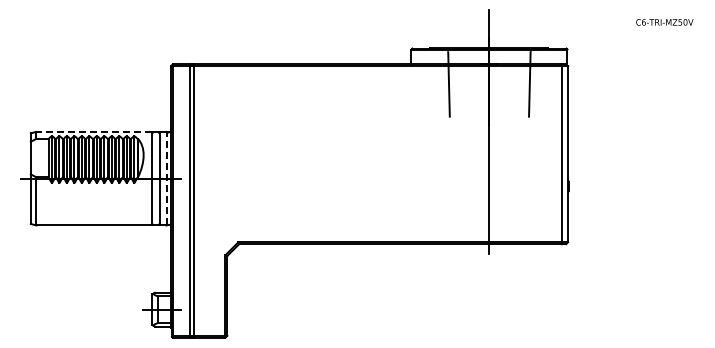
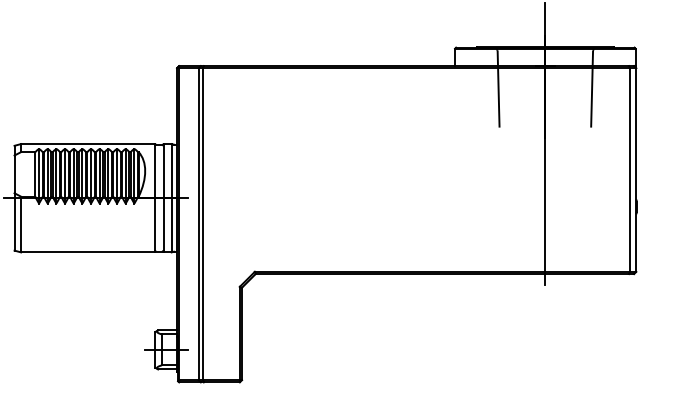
line: (94, 131) -> (88, 143), dashed -> solid
line: (166, 178) -> (171, 198), dashed -> solid

